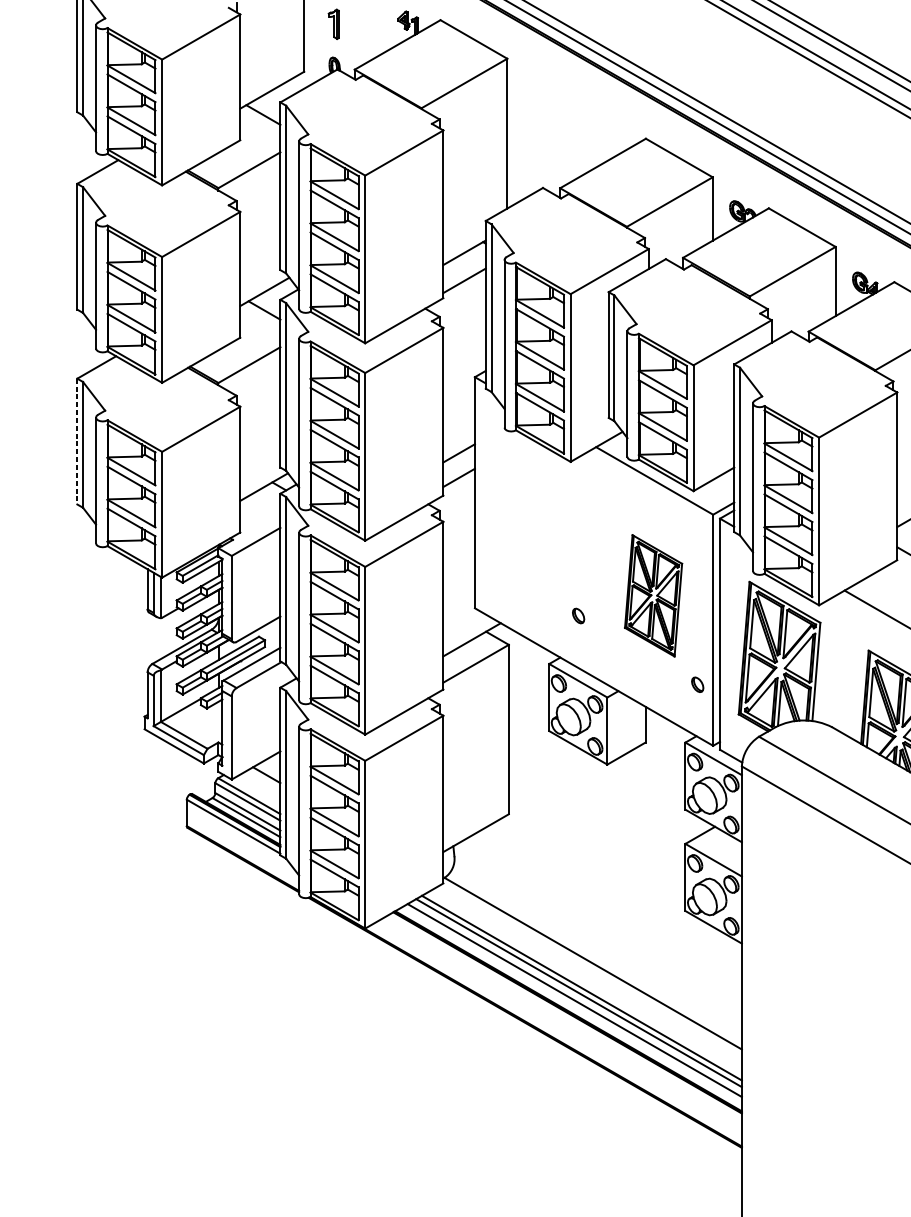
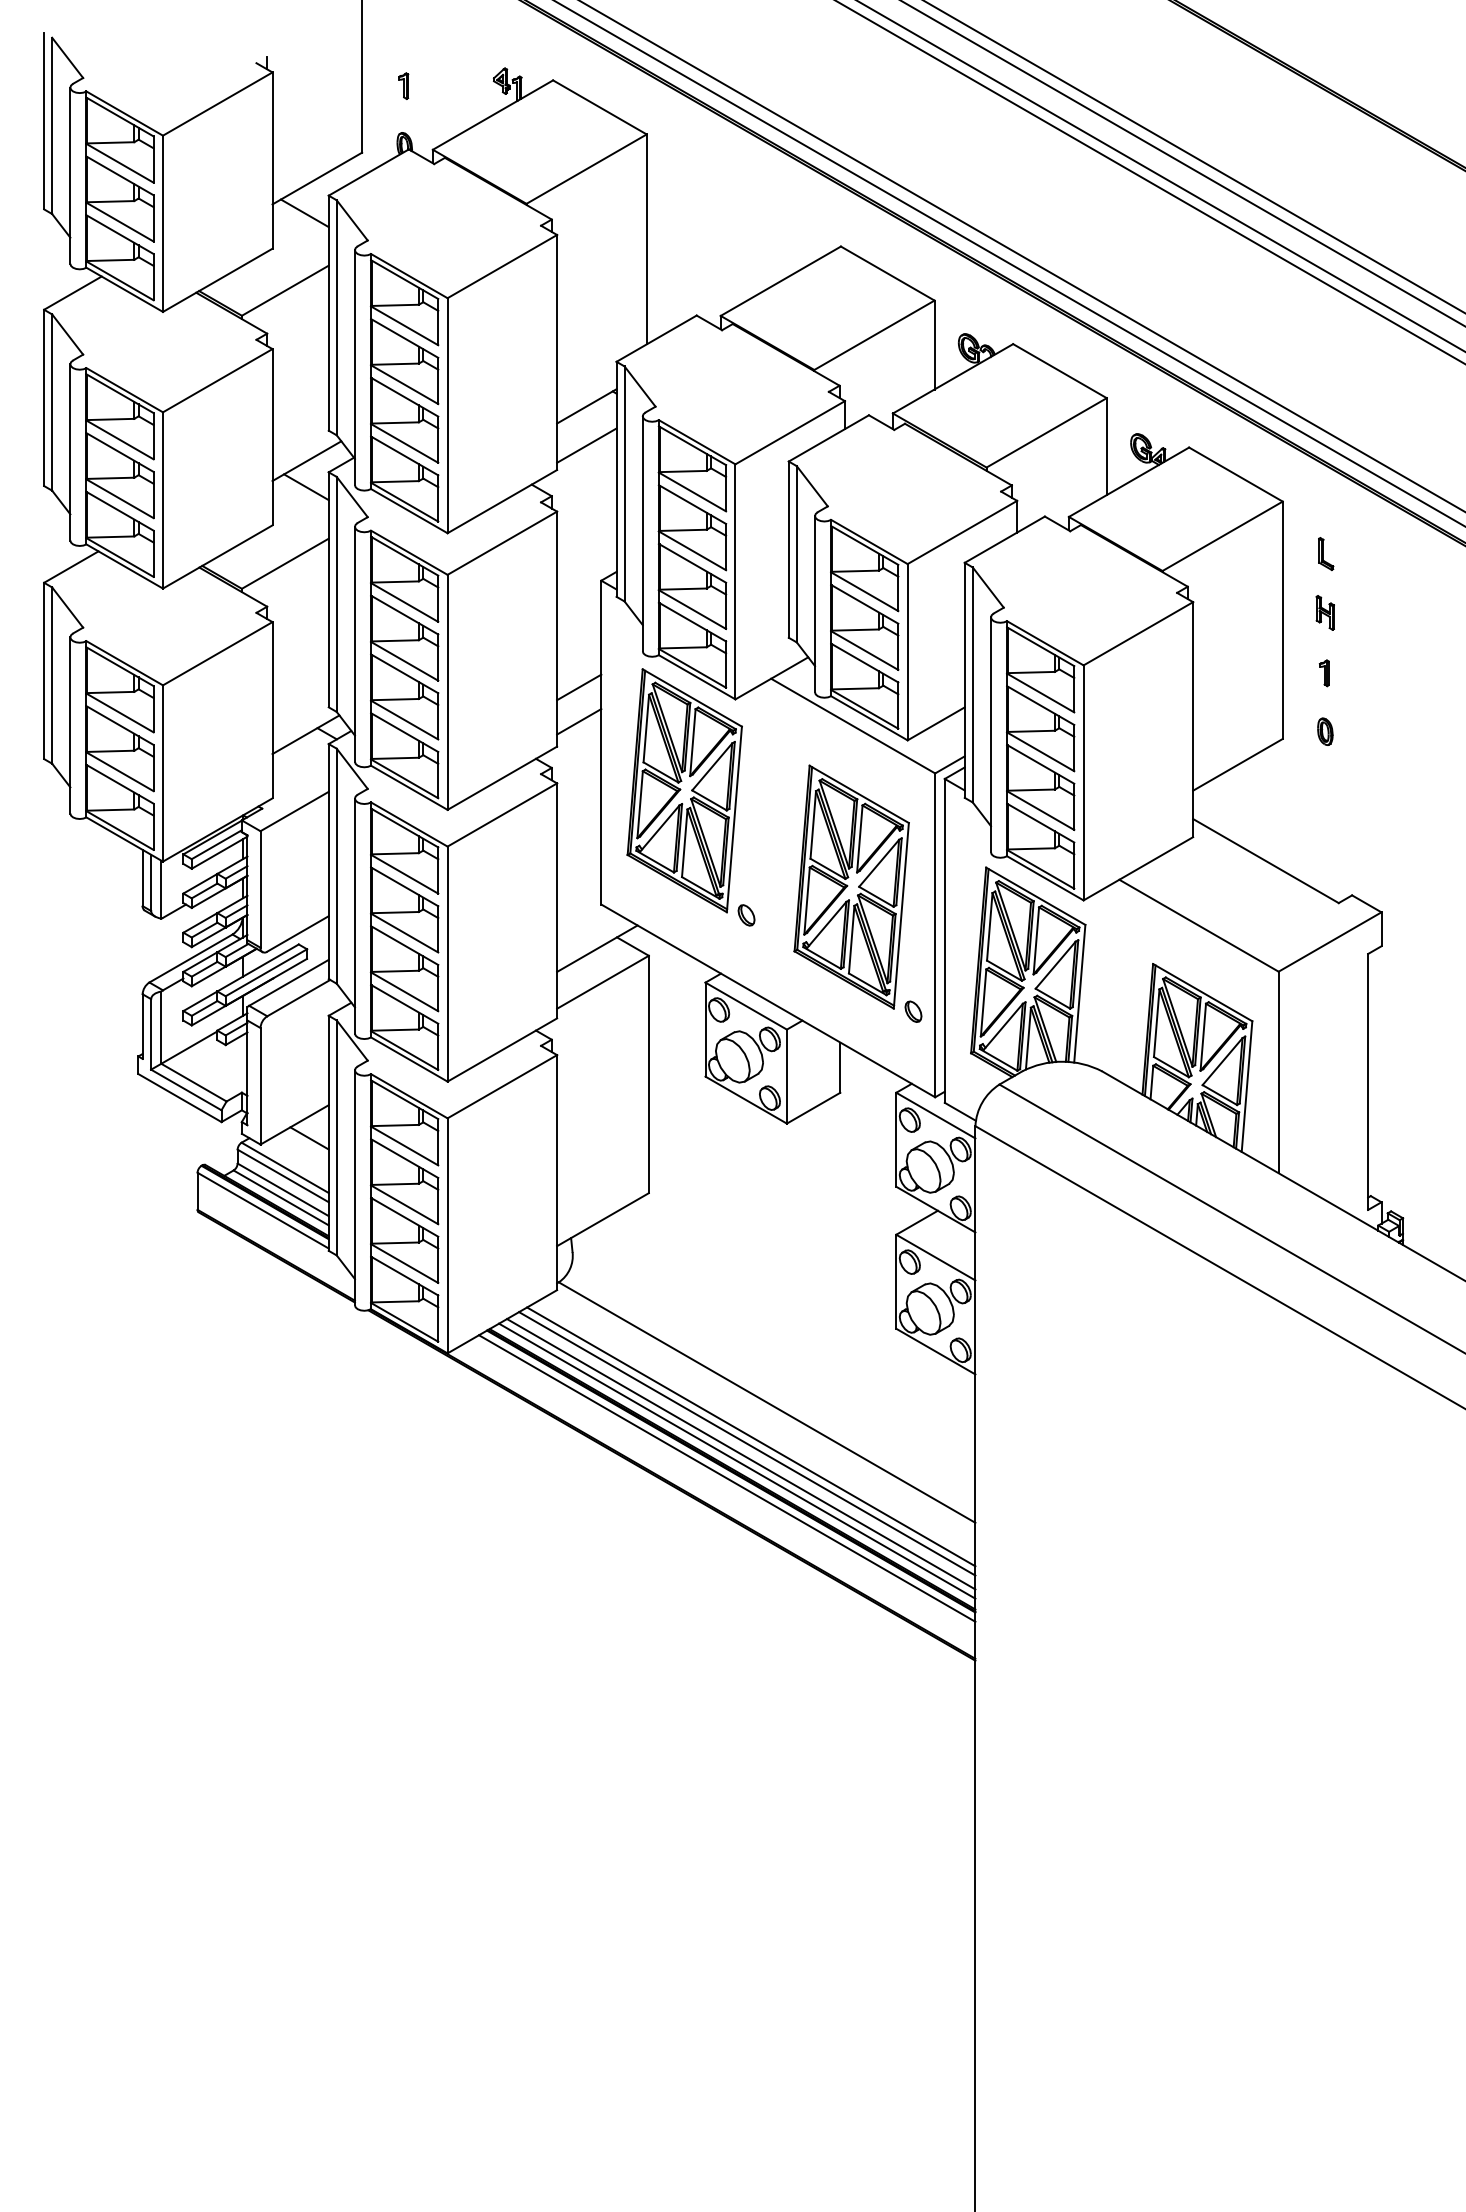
part: (333, 23) -> (403, 85), size x0.62
line: (77, 441) -> (44, 671), dashed -> solid
part: (534, 526) -> (684, 790), added
part: (653, 595) -> (851, 886), size x1.43
line: (572, 1005) -> (737, 1460), added
line: (564, 1017) -> (727, 1478), added

